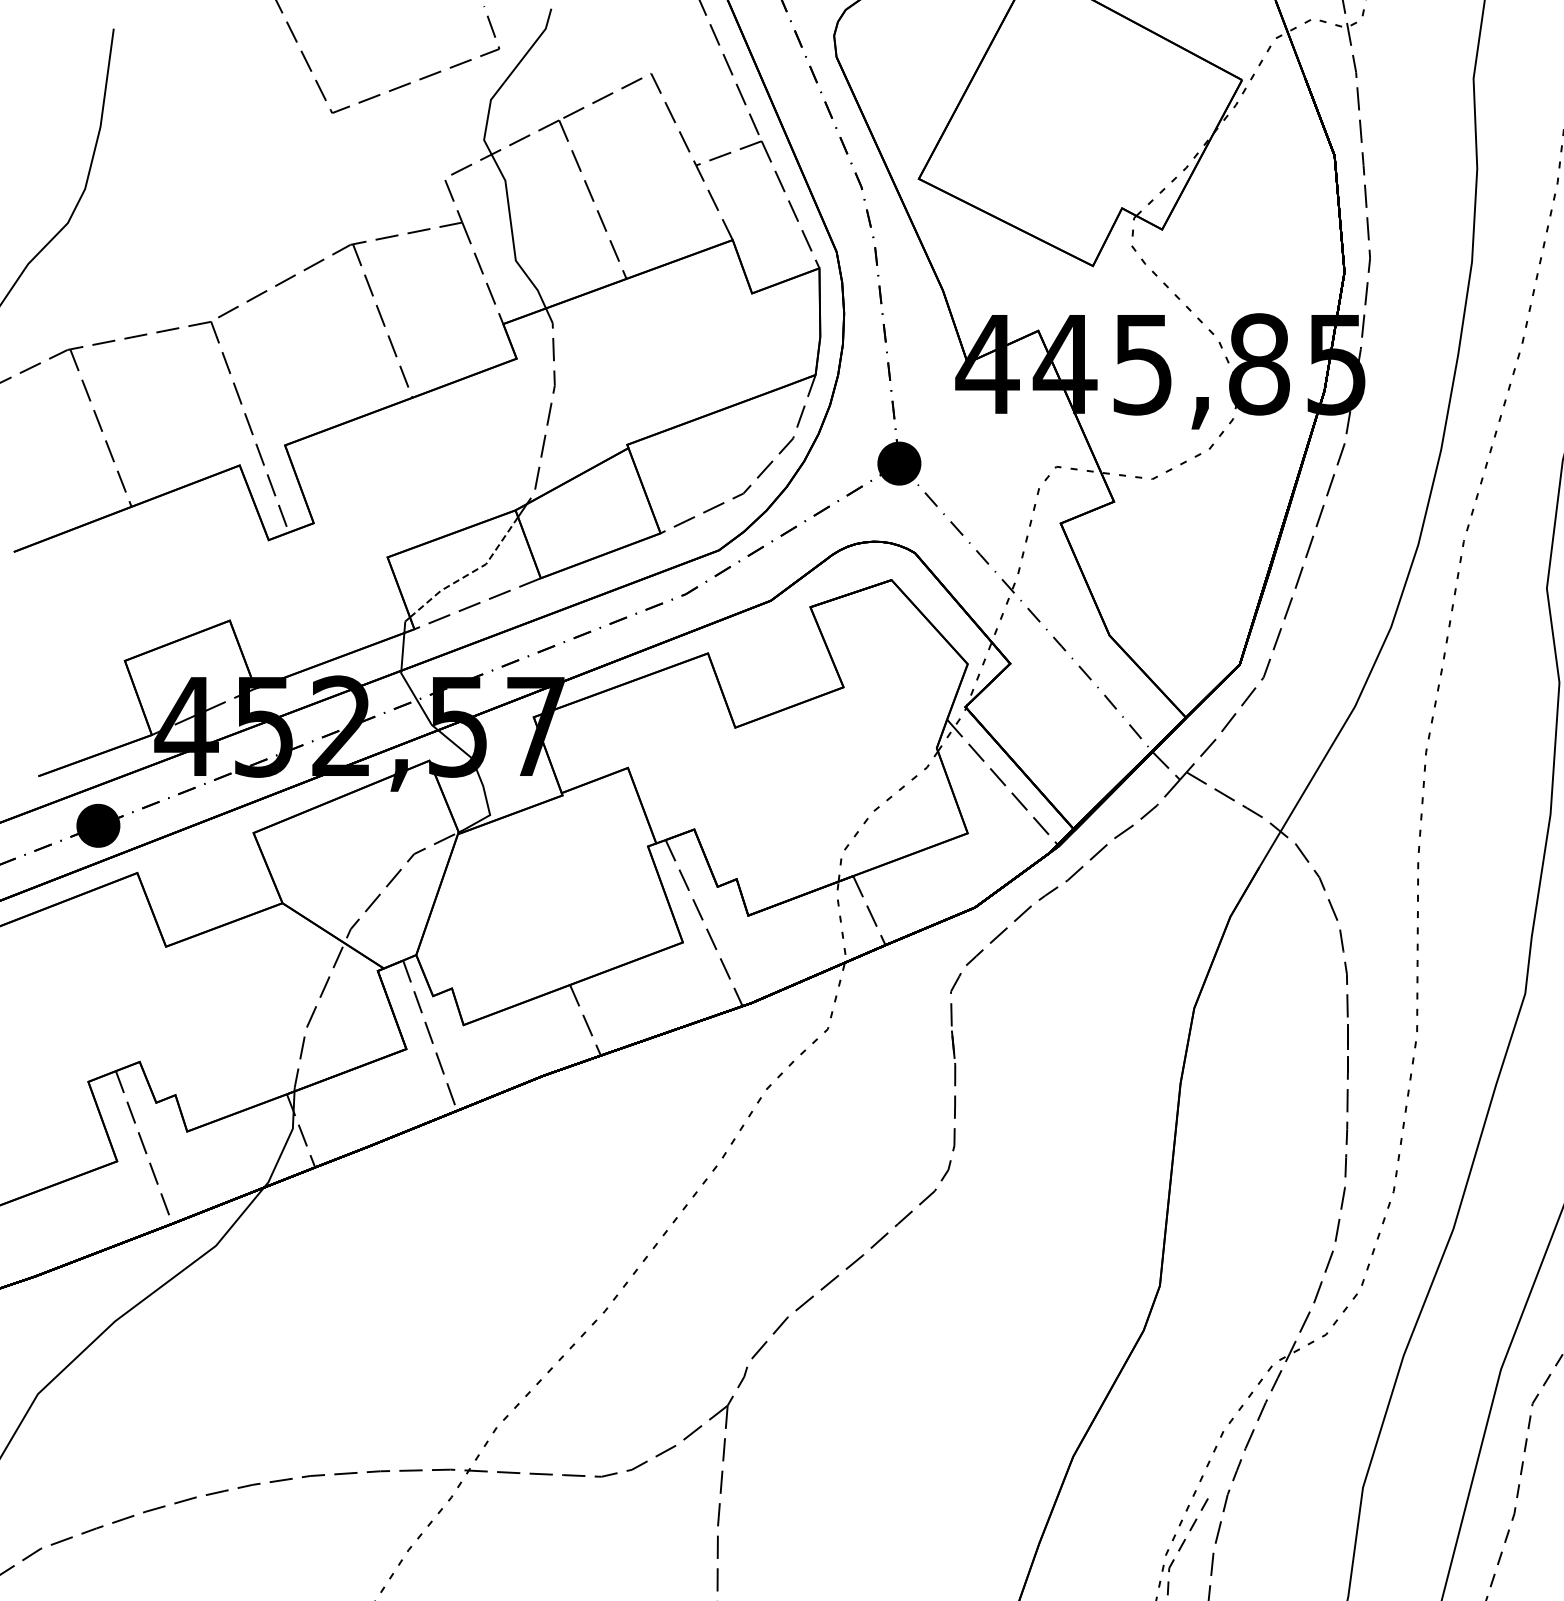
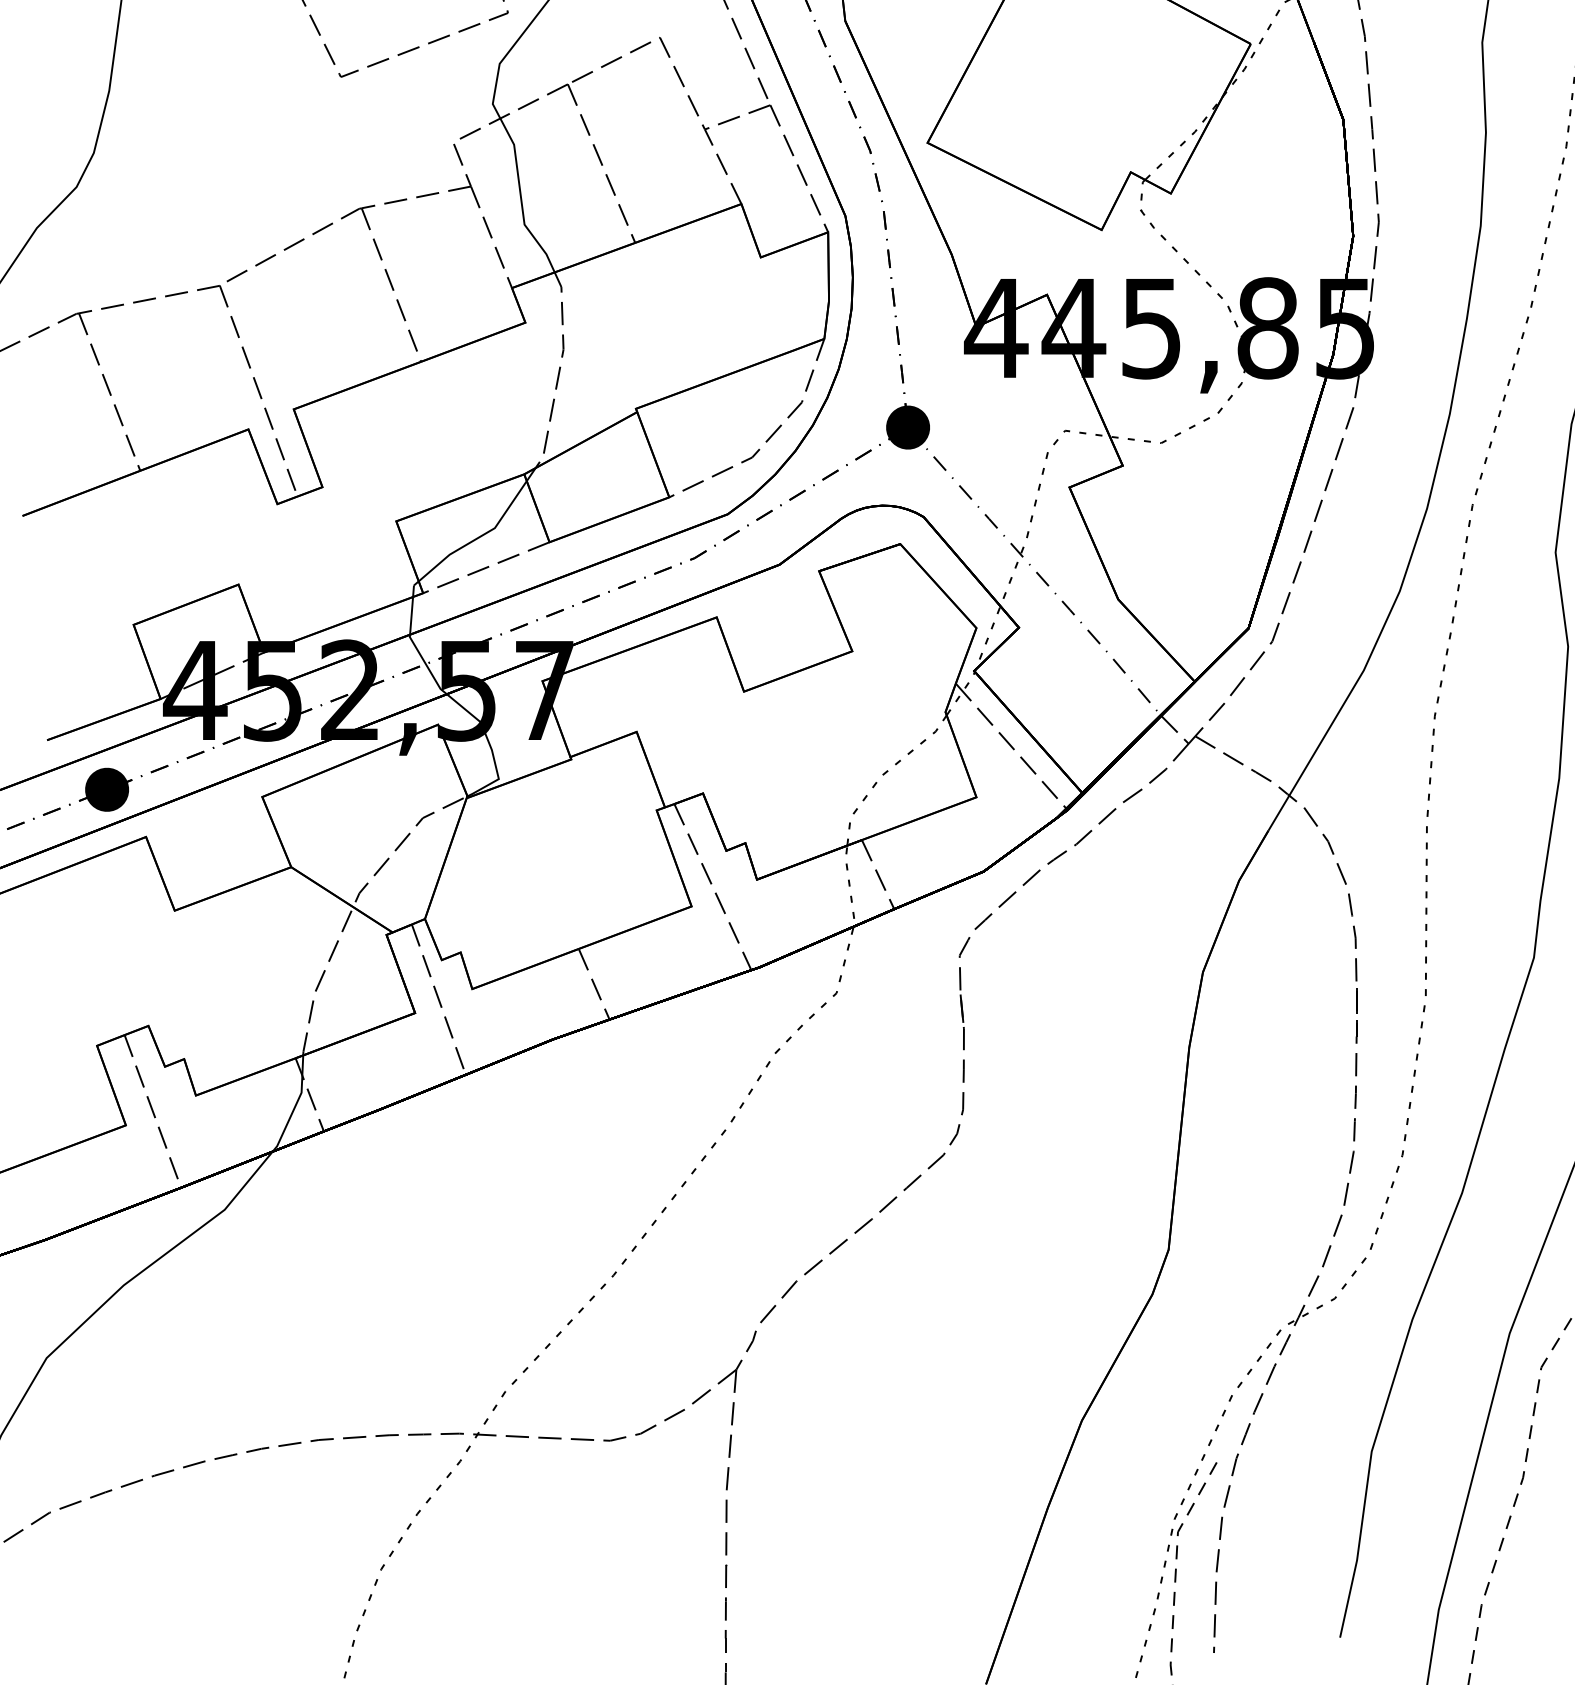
line: (470, 573) -> (479, 537), dashed -> solid

